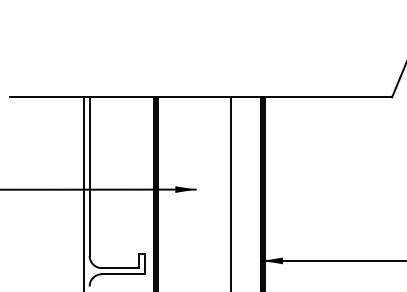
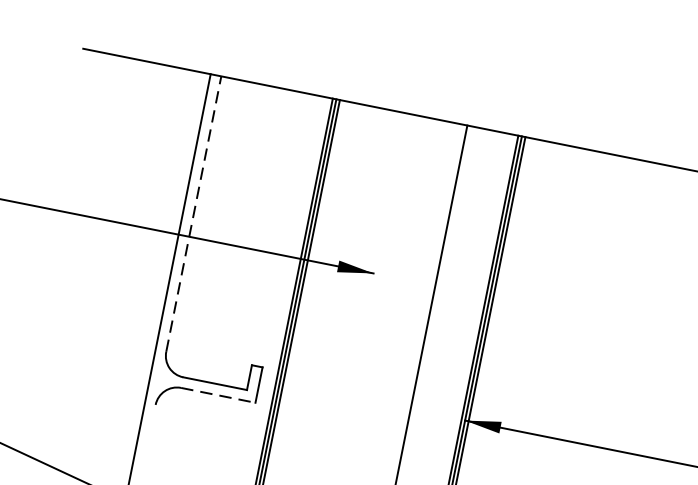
line: (89, 176) -> (193, 213), solid -> dashed
line: (123, 274) -> (218, 395), solid -> dashed

